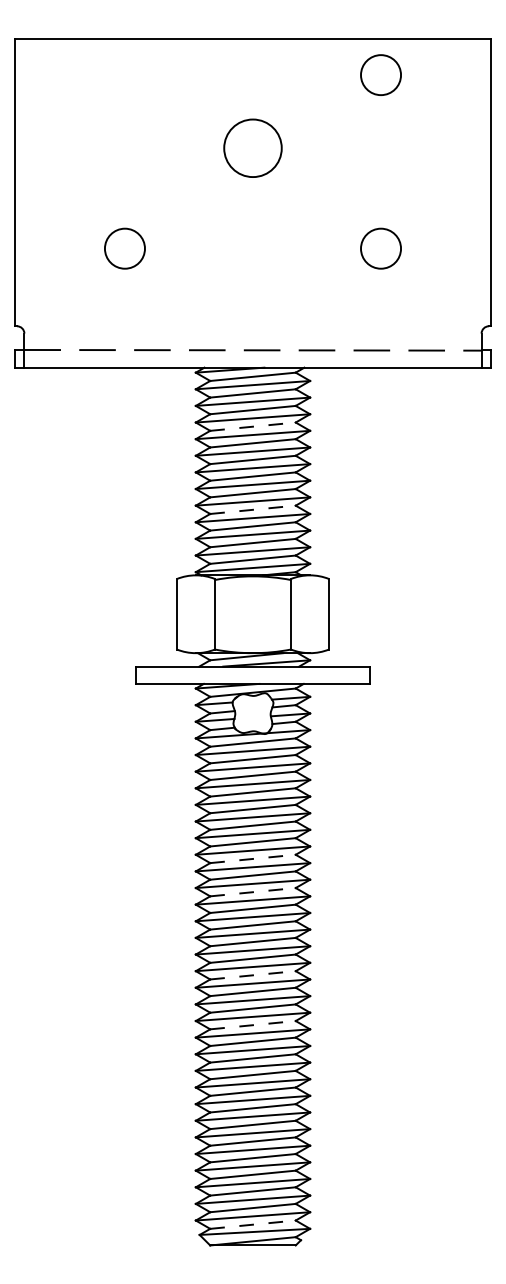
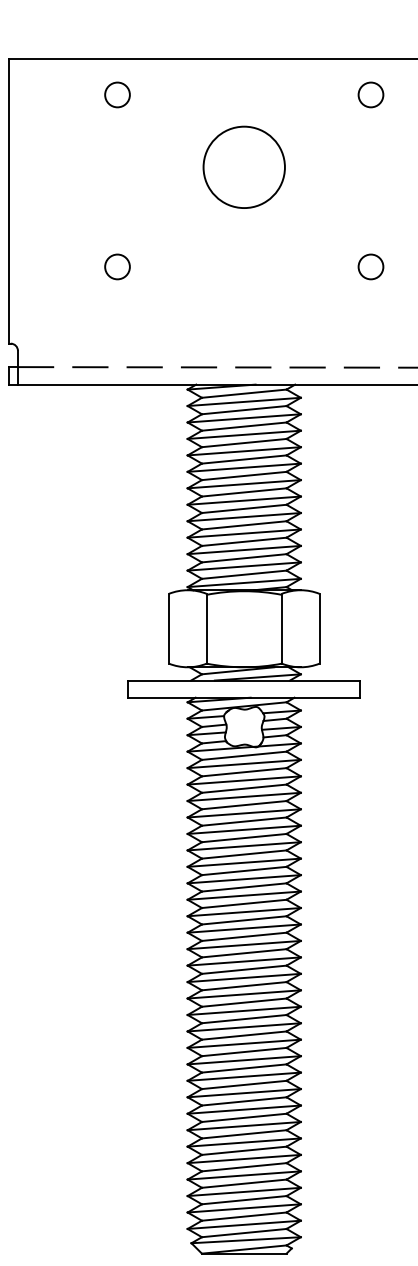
circle: (124, 74) -> (117, 94), added
circle: (380, 74) -> (370, 94), size x0.62
circle: (252, 148) -> (243, 167), size x1.43
circle: (124, 248) -> (117, 266), size x0.62
circle: (380, 248) -> (370, 266), size x0.62
line: (253, 426) -> (244, 442), dashed -> solid
line: (253, 509) -> (244, 525), dashed -> solid
line: (253, 858) -> (244, 870), dashed -> solid
line: (253, 892) -> (244, 904), dashed -> solid
line: (253, 975) -> (244, 986), dashed -> solid
line: (253, 1025) -> (244, 1035), dashed -> solid
line: (253, 1224) -> (244, 1232), dashed -> solid

